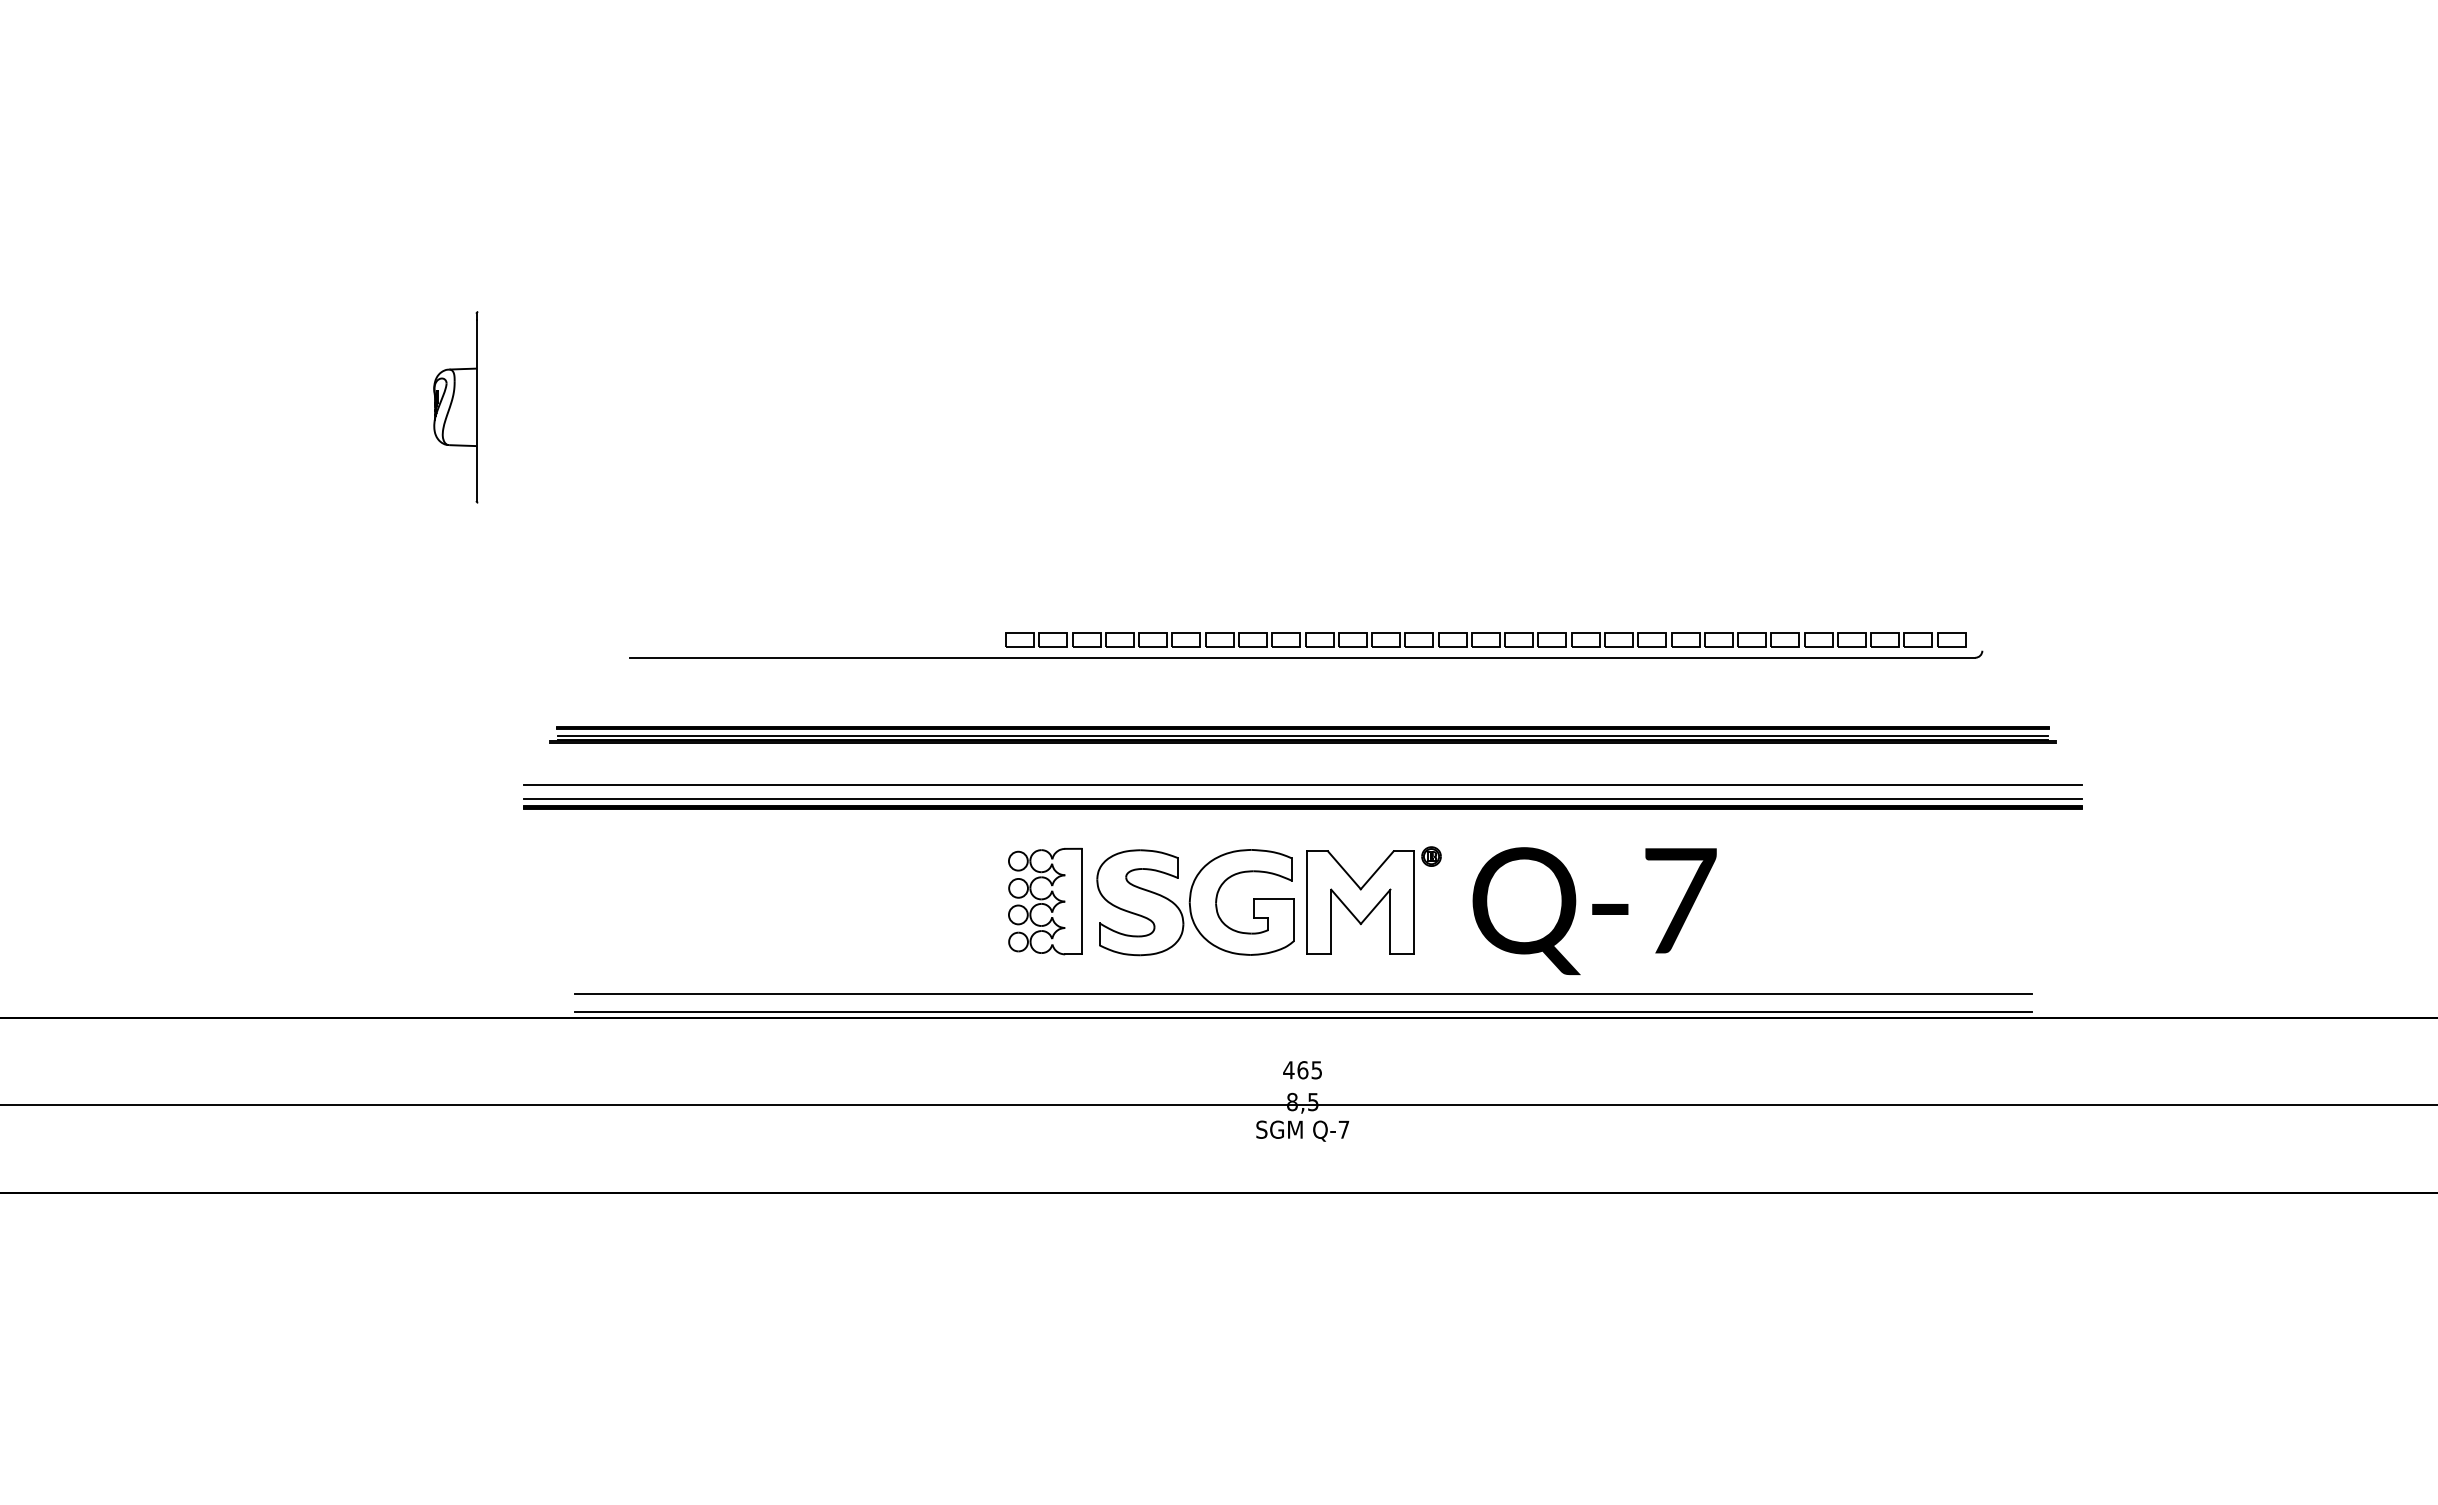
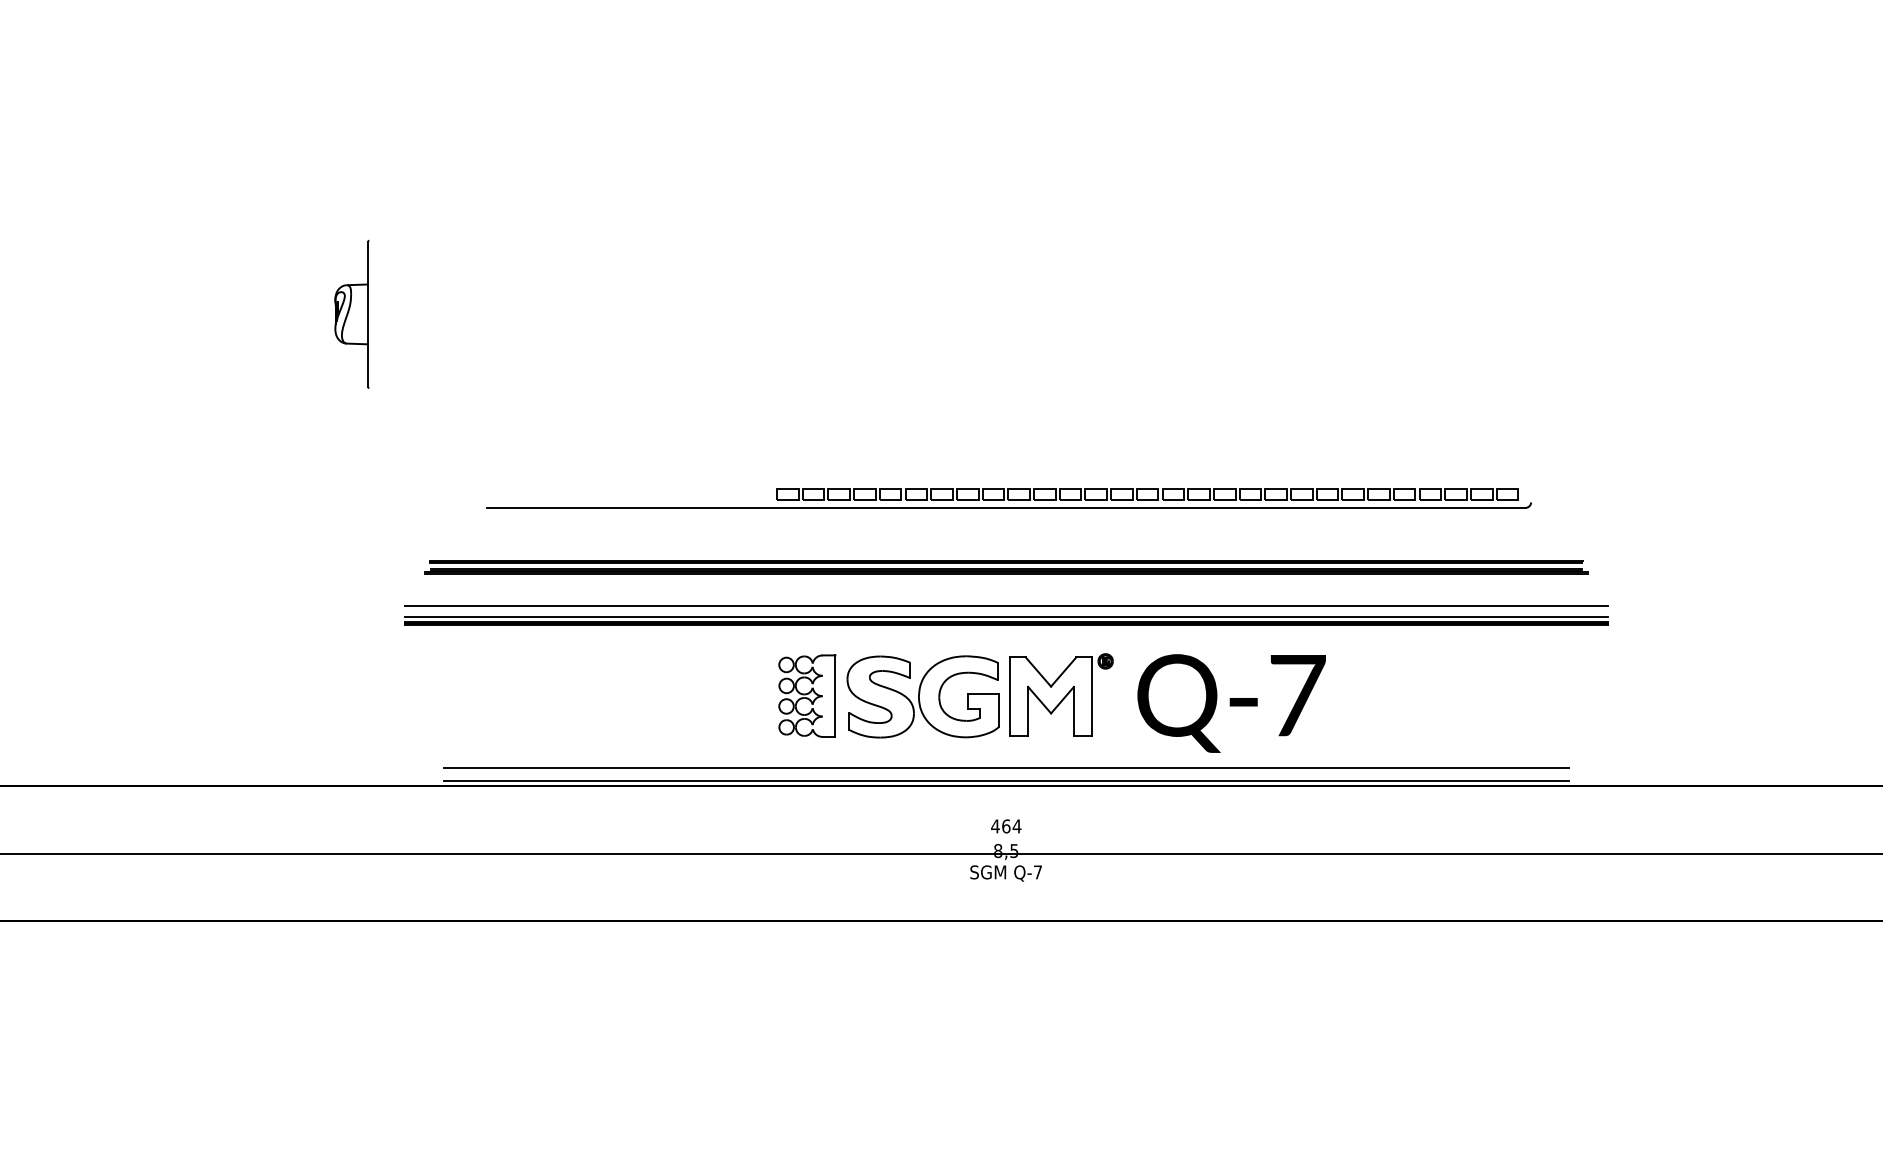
text: (1316, 1070) -> (1016, 826), 465 -> 464

